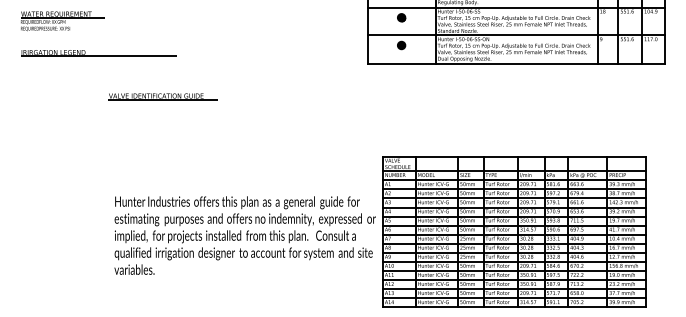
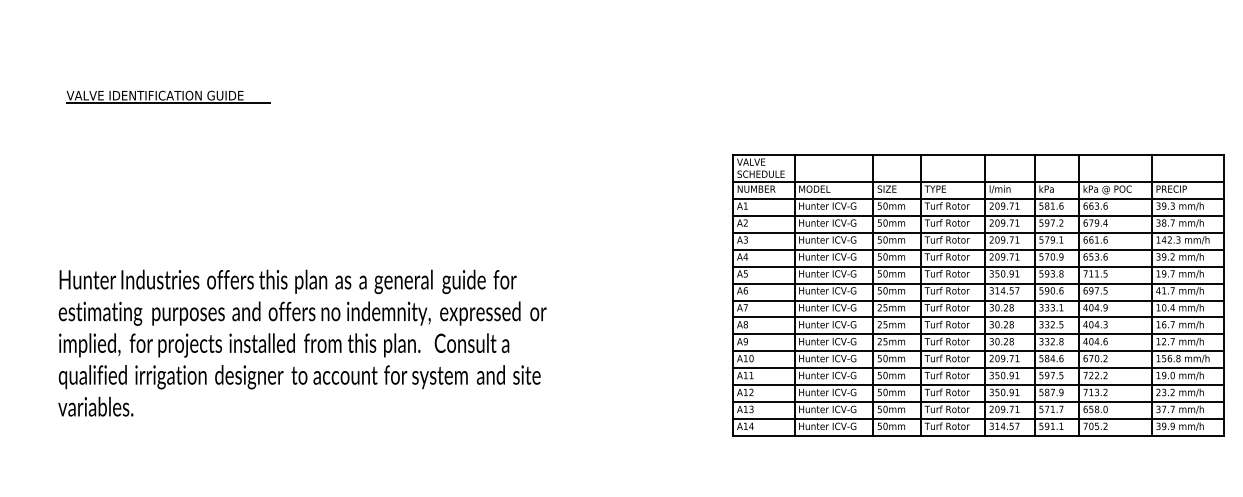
part: (162, 96) -> (166, 96), moved
text: (244, 235) -> (301, 342), moved

